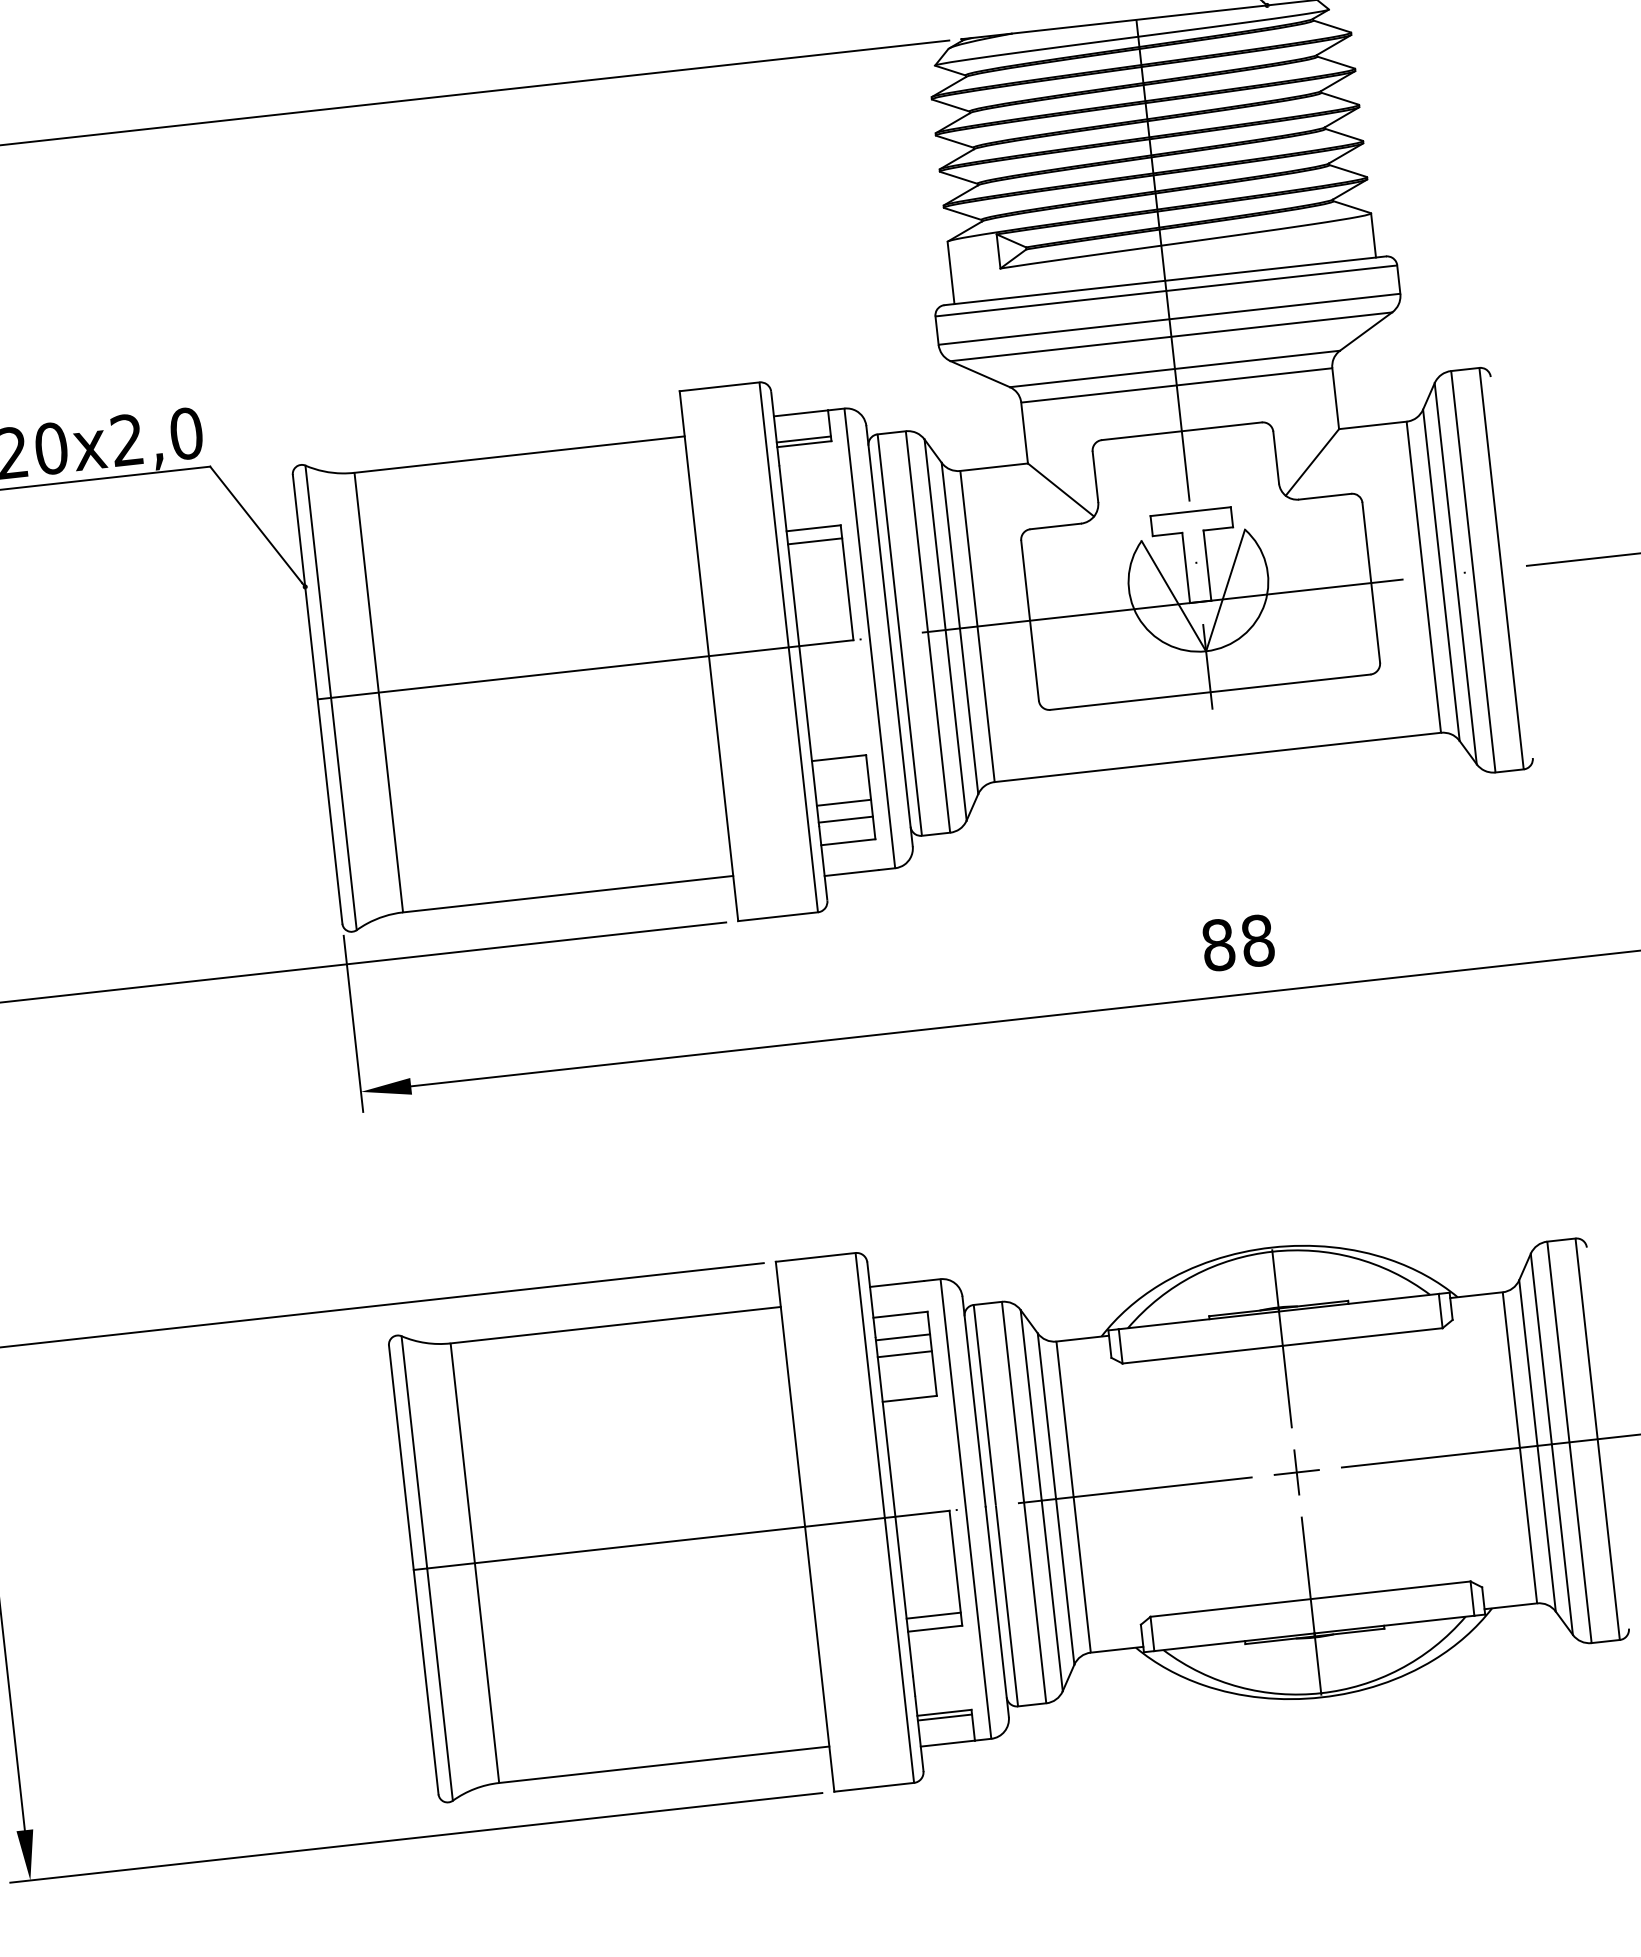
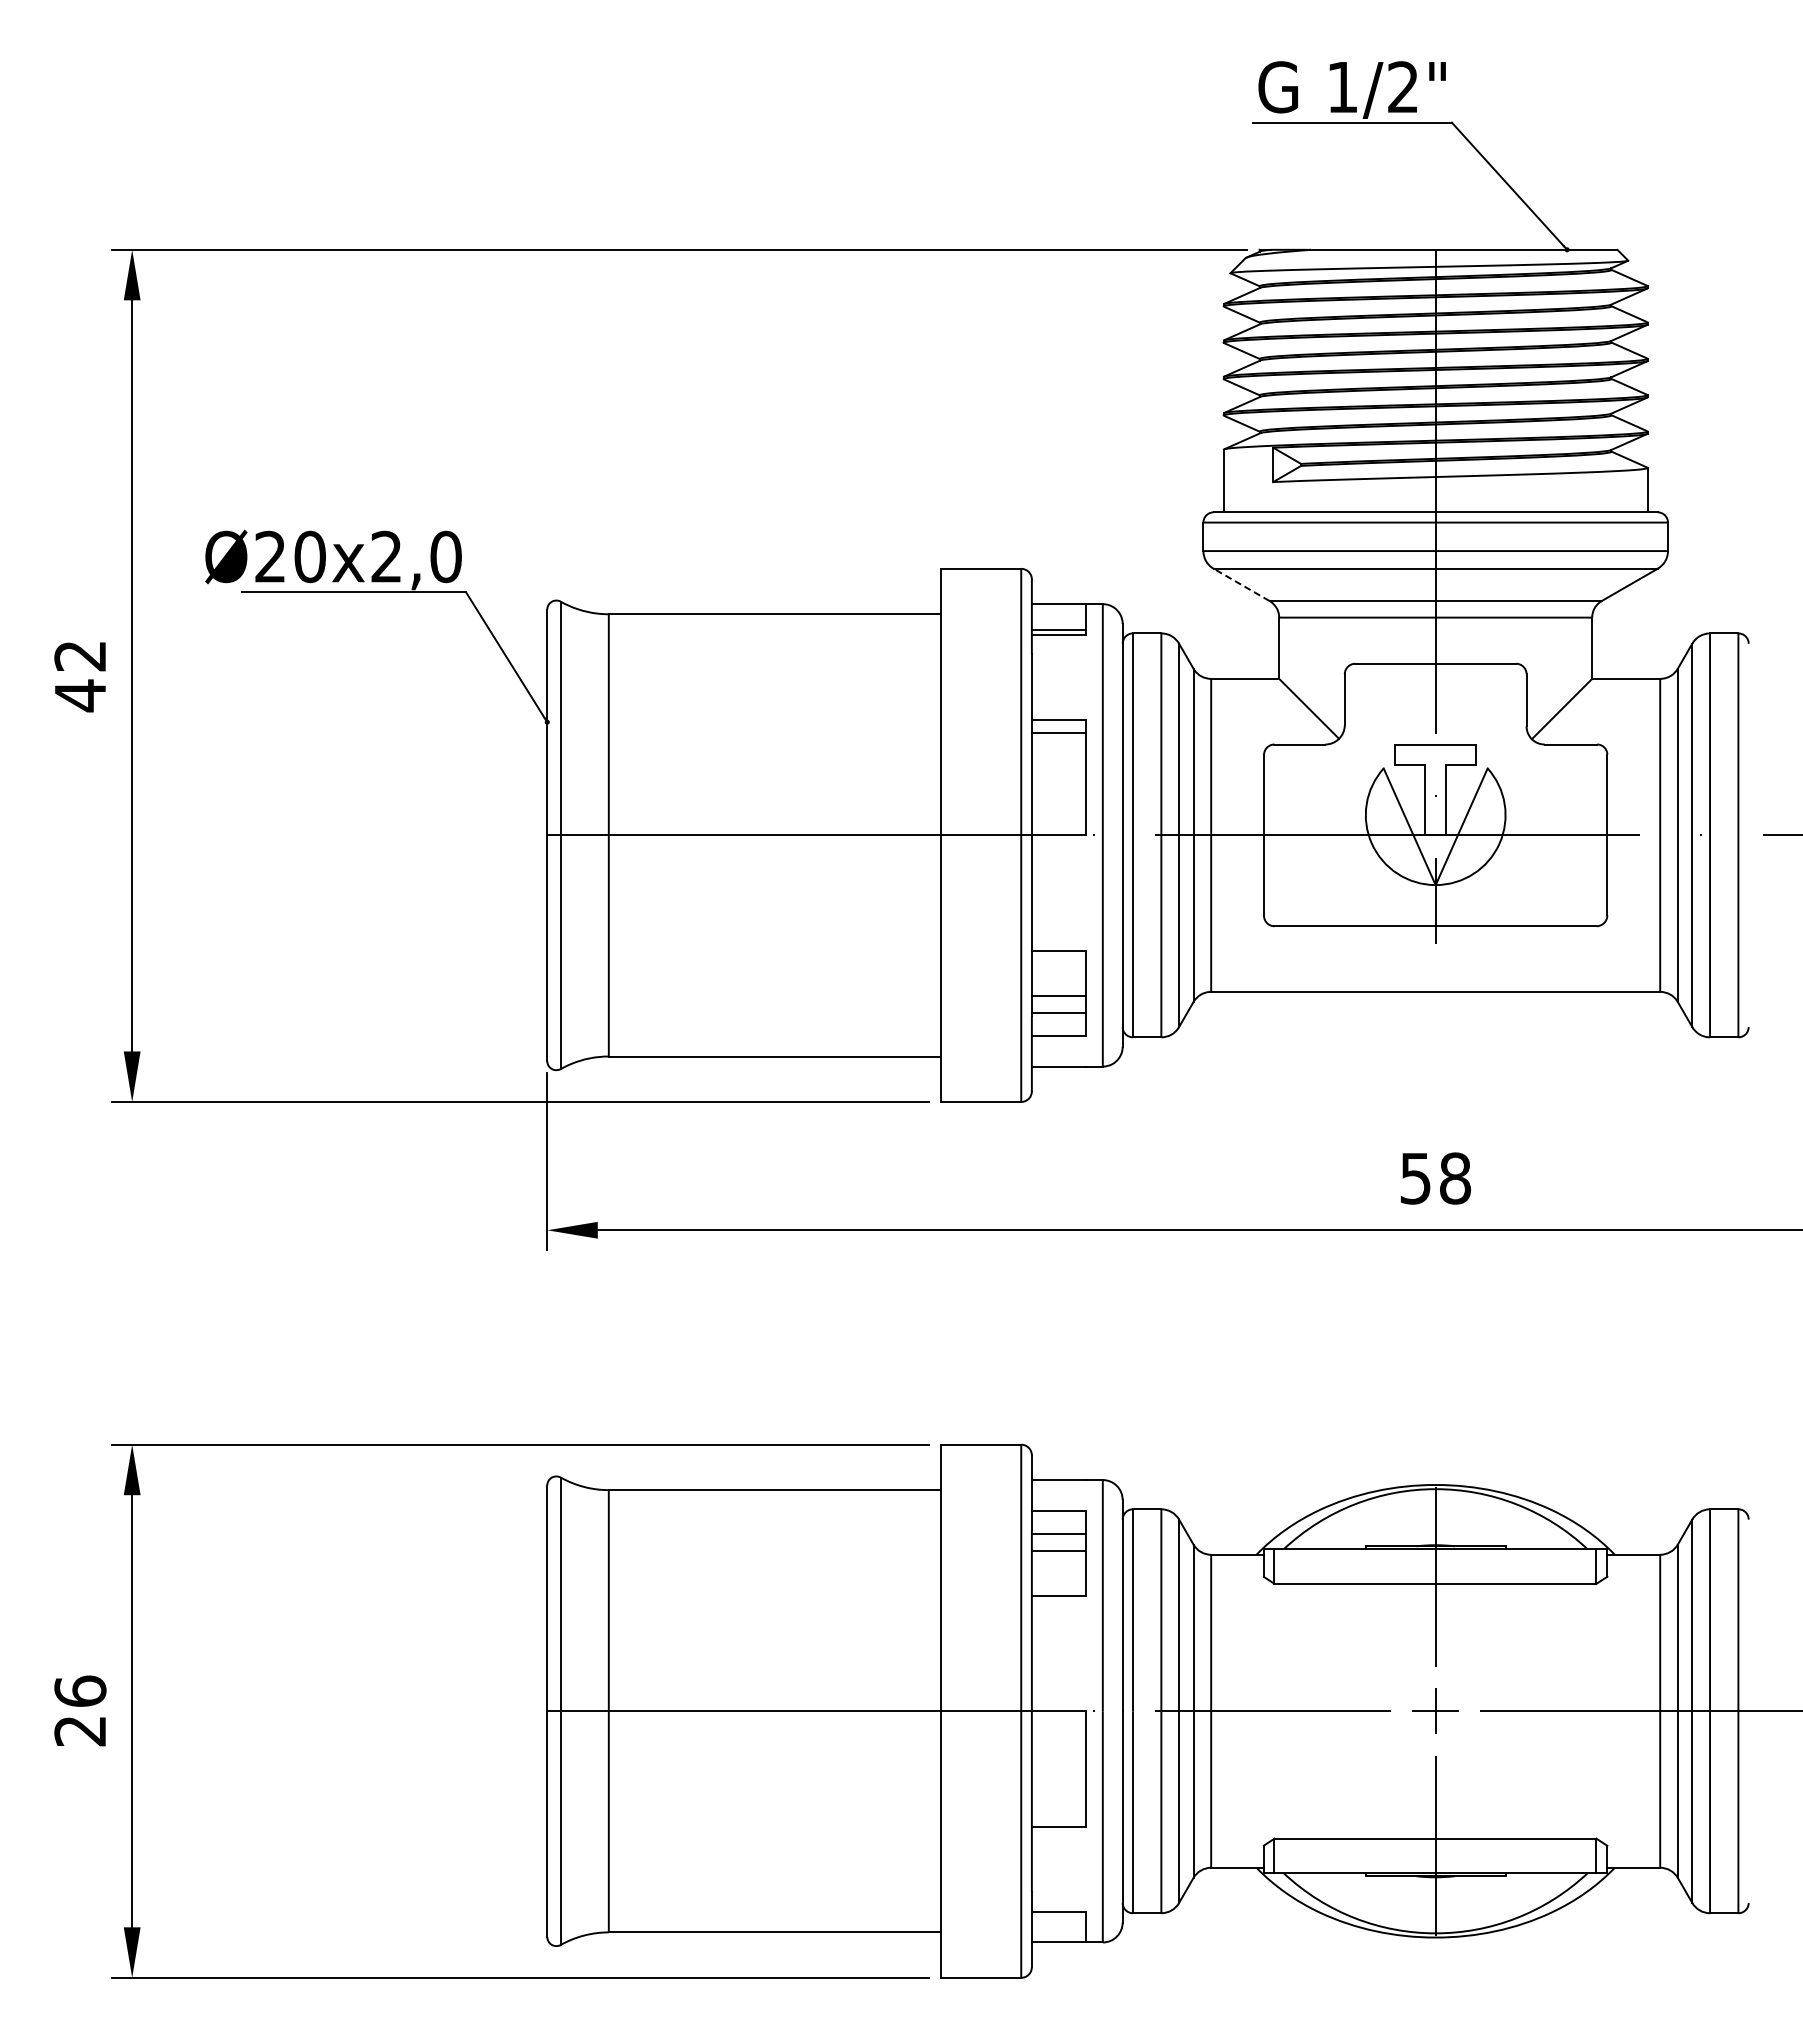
line: (980, 373) -> (1241, 584), solid -> dashed
text: (1218, 945) -> (1415, 1178), 88 -> 58
line: (933, 1615) -> (1058, 1813), removed
line: (944, 1717) -> (1058, 1916), removed

